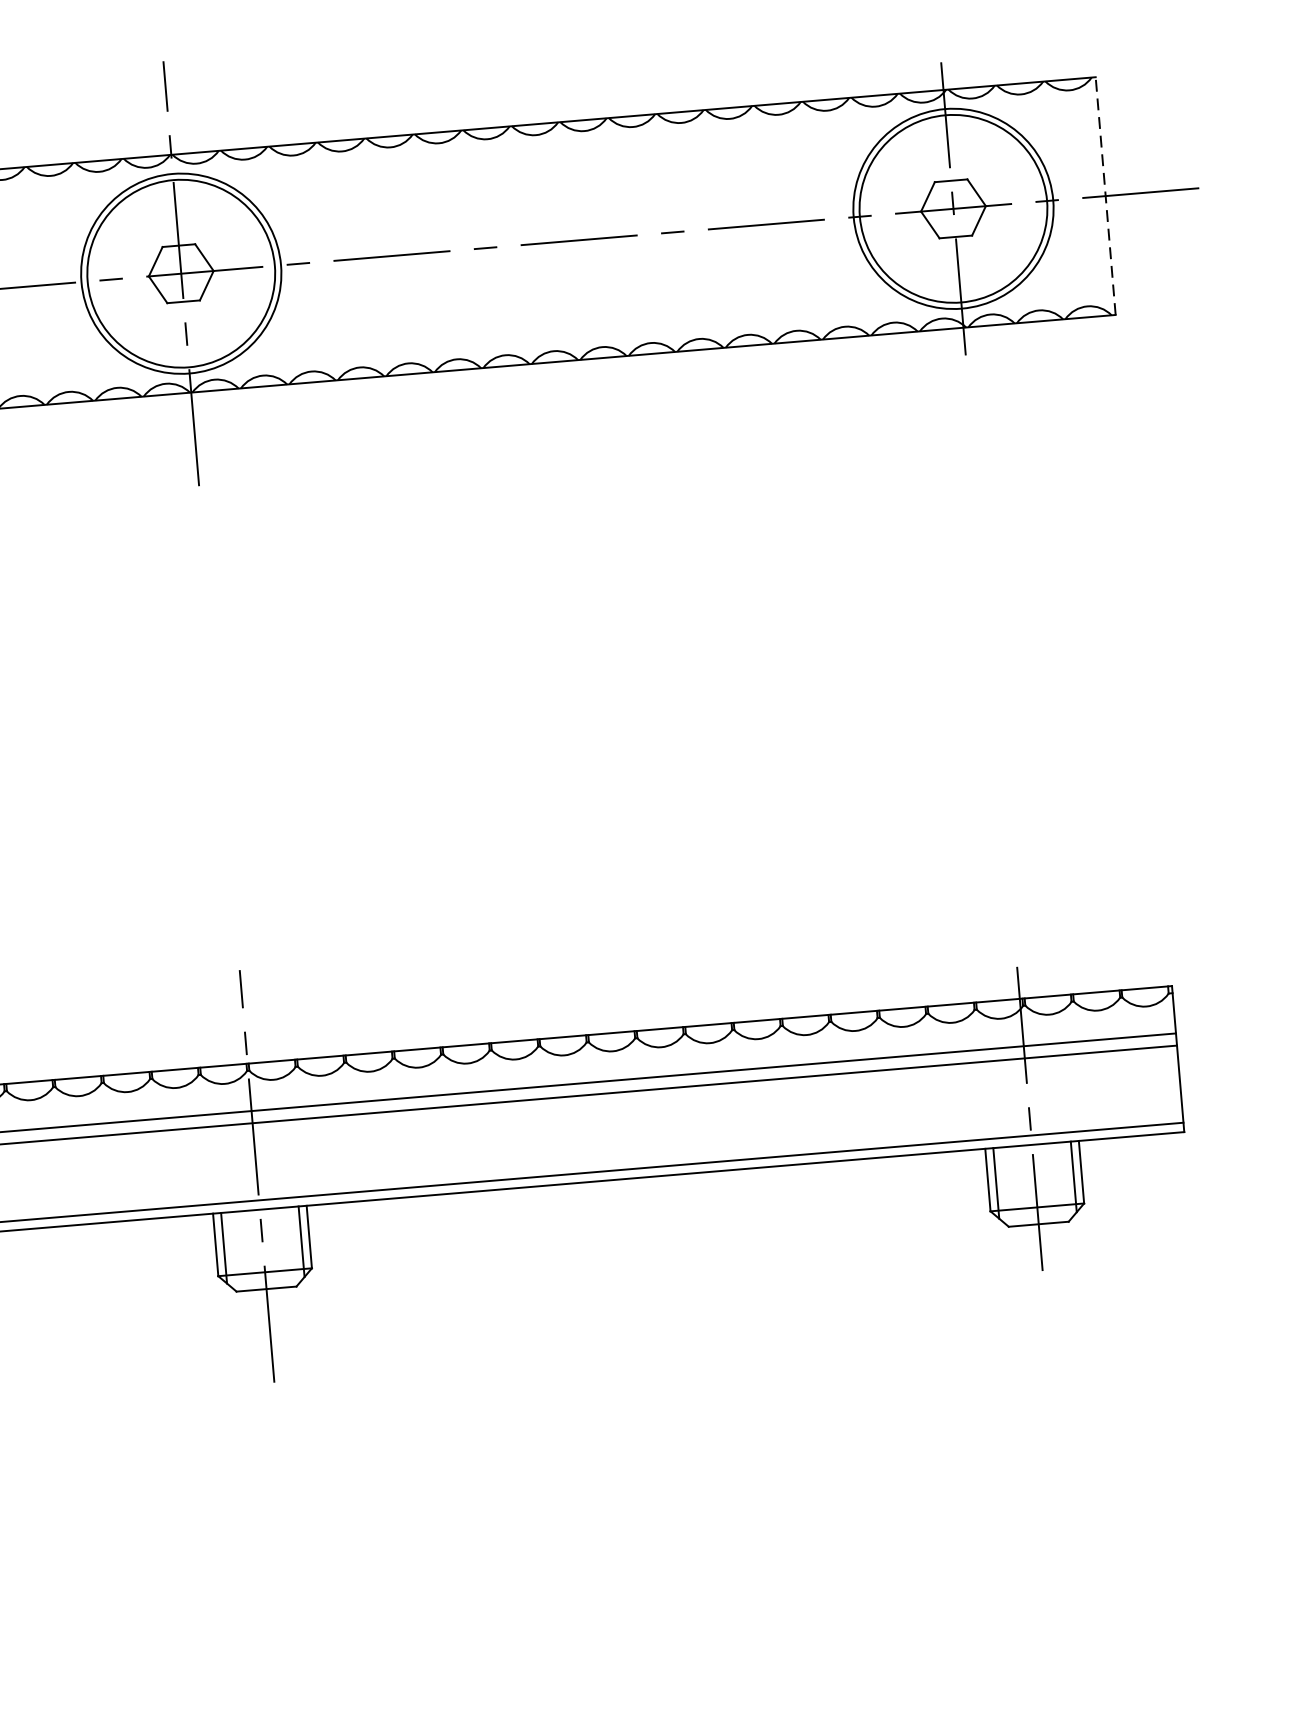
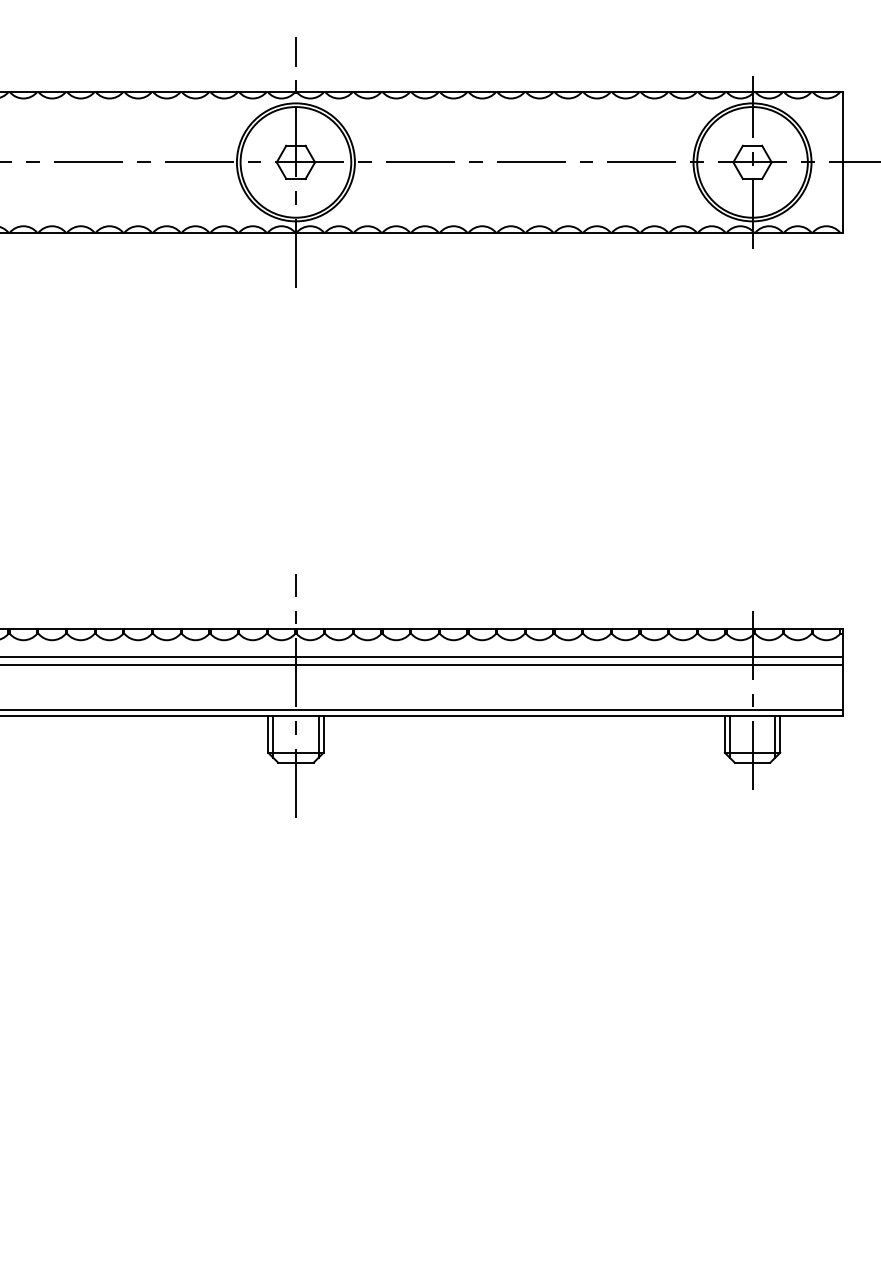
line: (1105, 194) -> (842, 161), dashed -> solid

